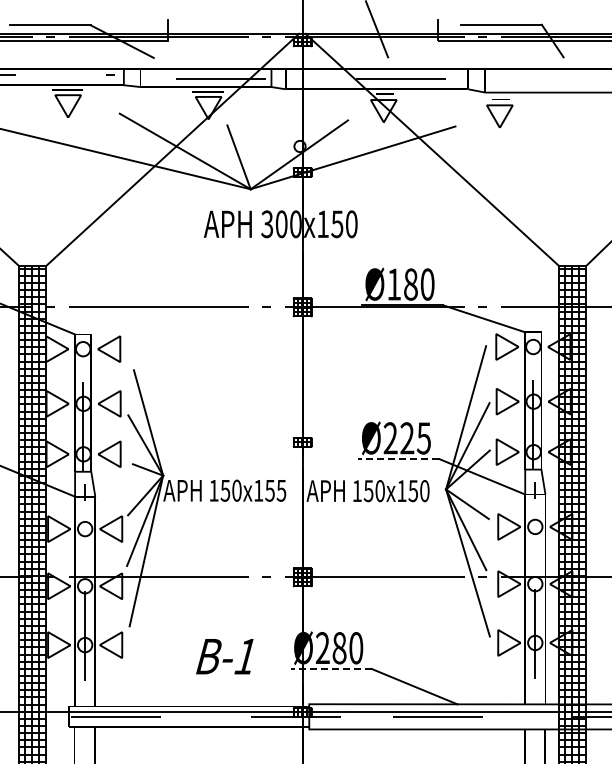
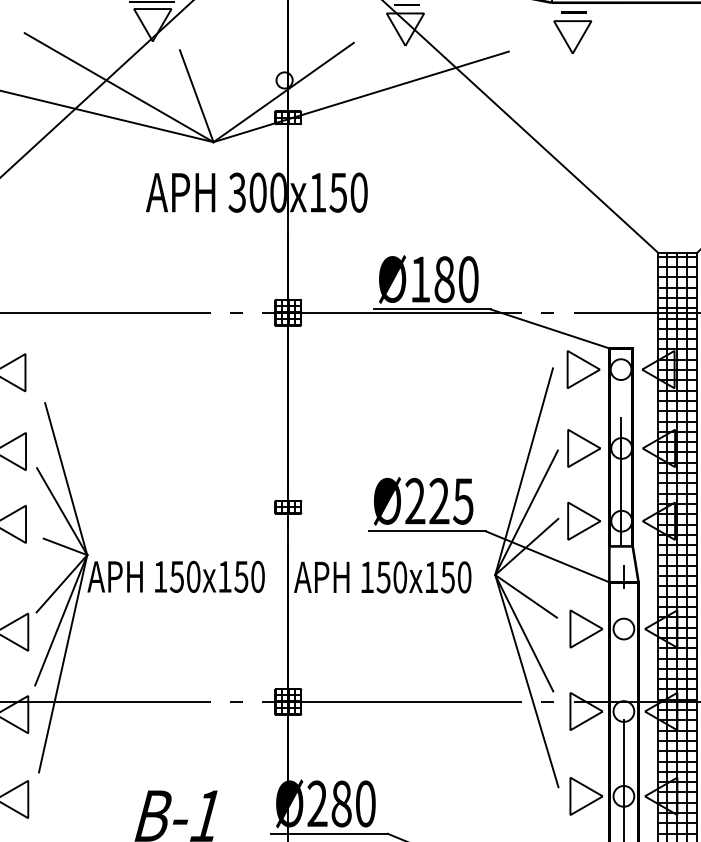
line: (398, 459) -> (426, 531), dashed -> solid
text: (281, 490) -> (257, 576), 155 -> 150
line: (331, 668) -> (330, 833), dashed -> solid

